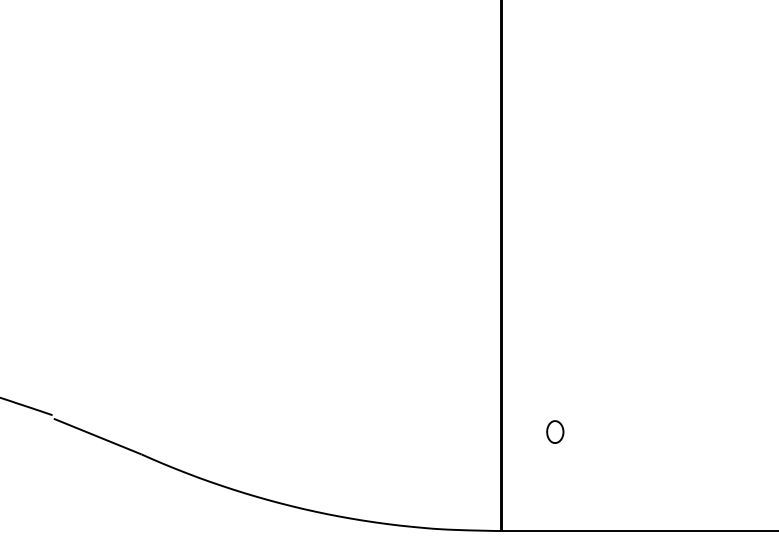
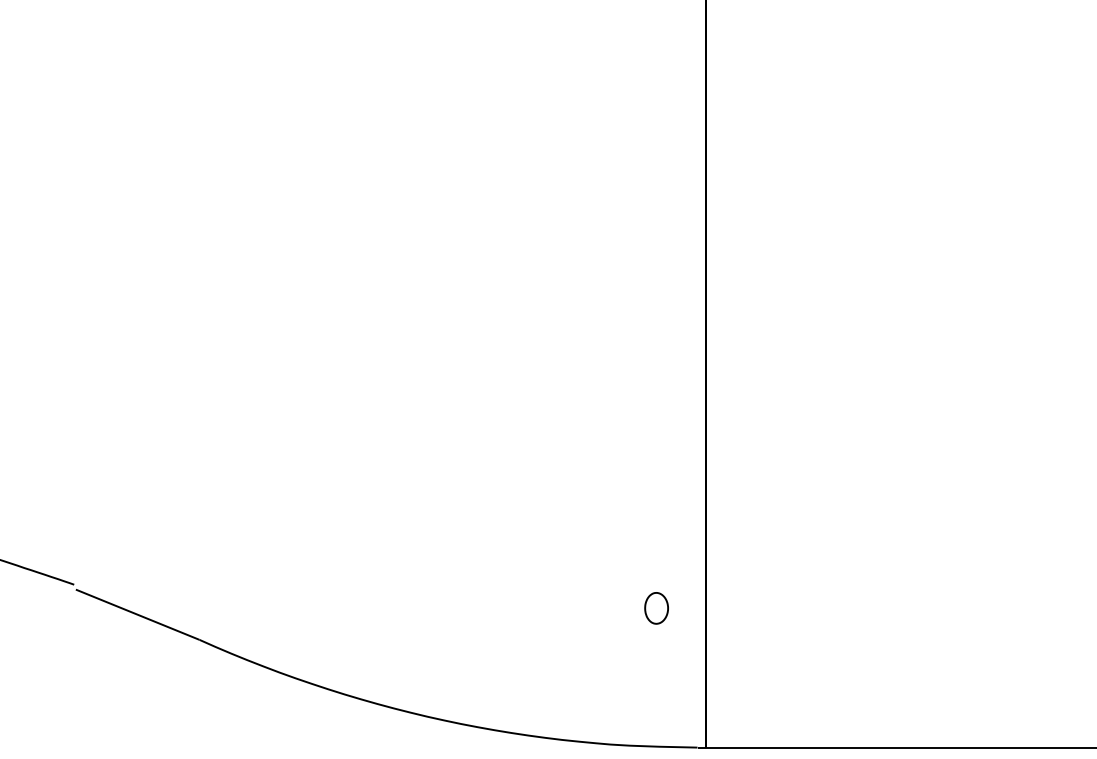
part: (555, 431) -> (656, 607), moved

